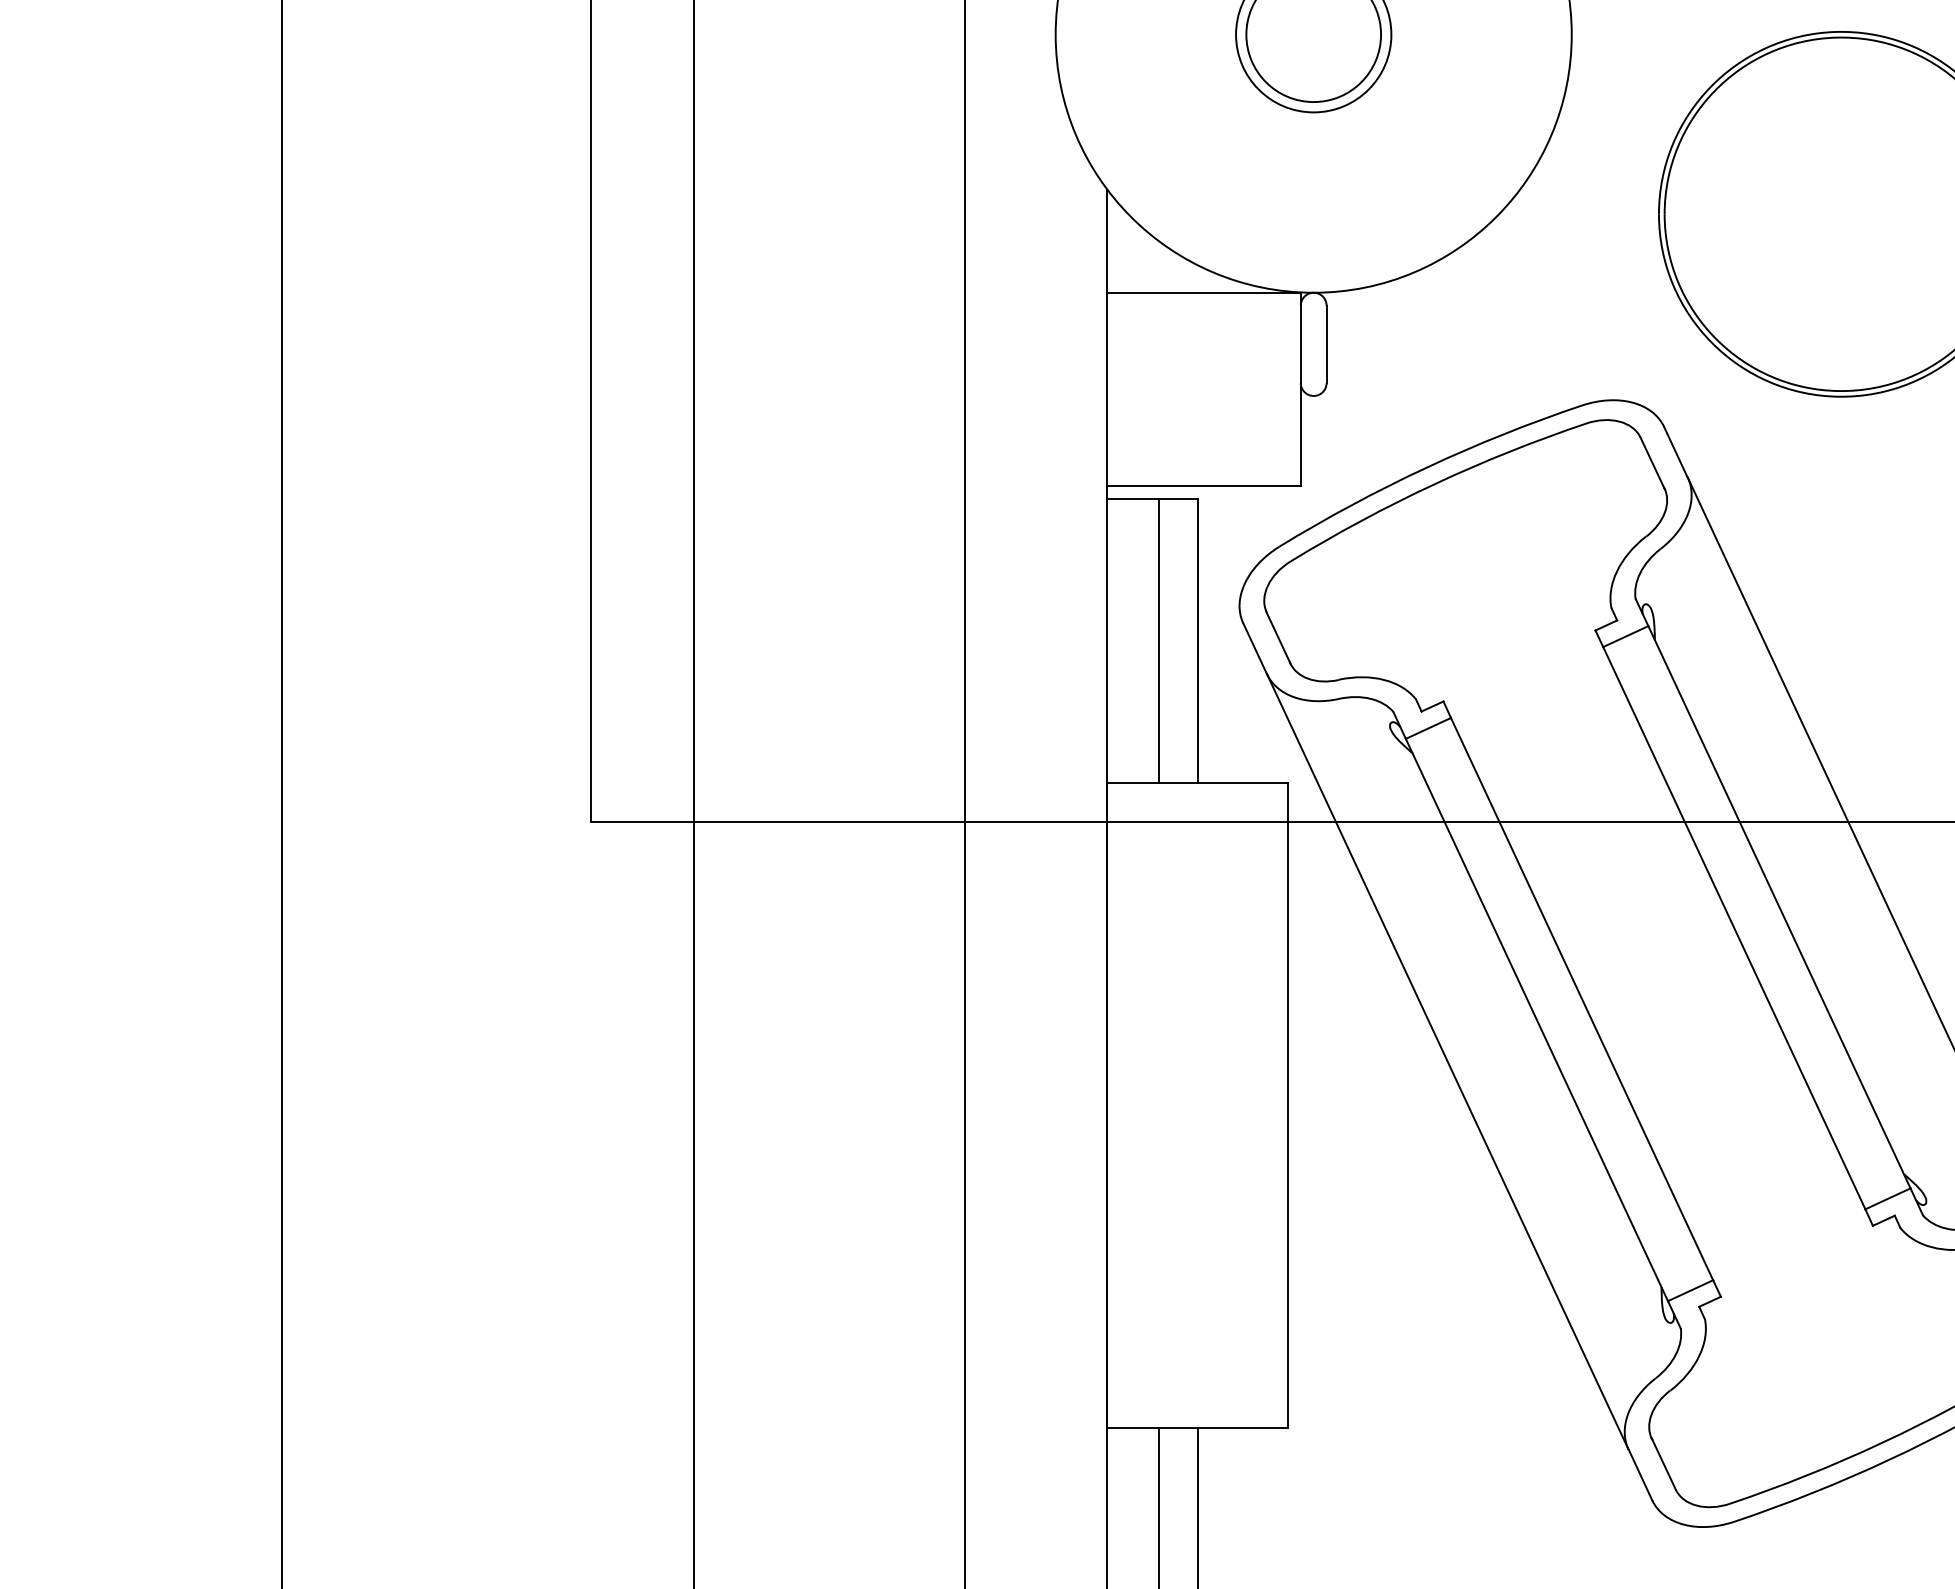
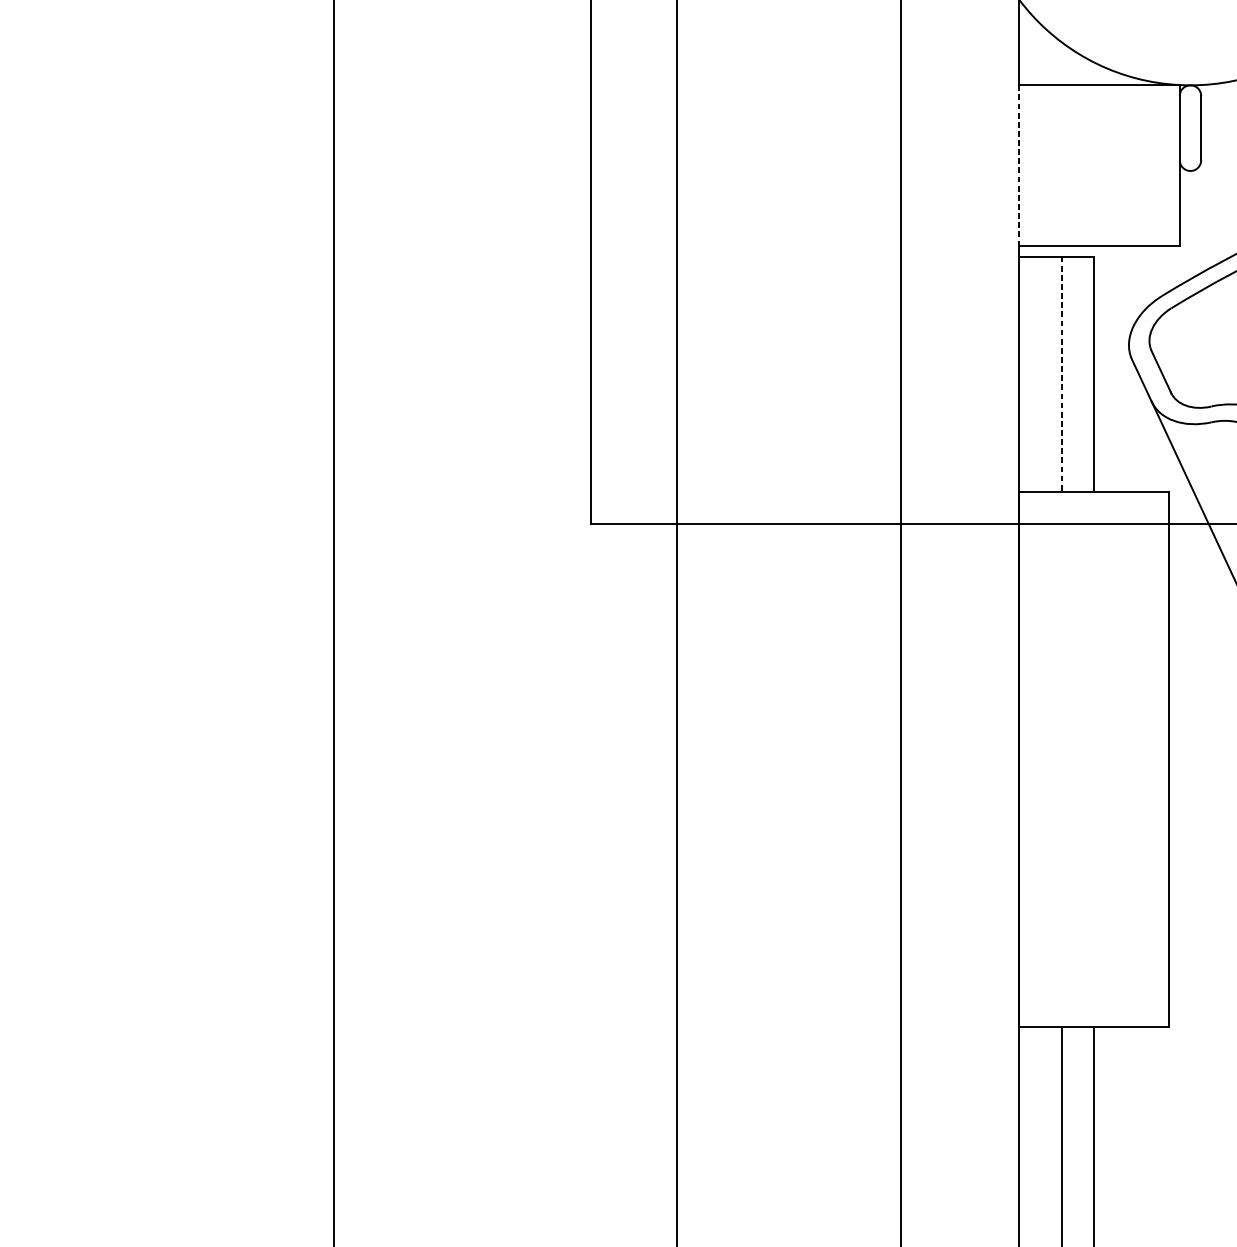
line: (1107, 389) -> (1019, 165), solid -> dashed
line: (1158, 641) -> (1061, 374), solid -> dashed

